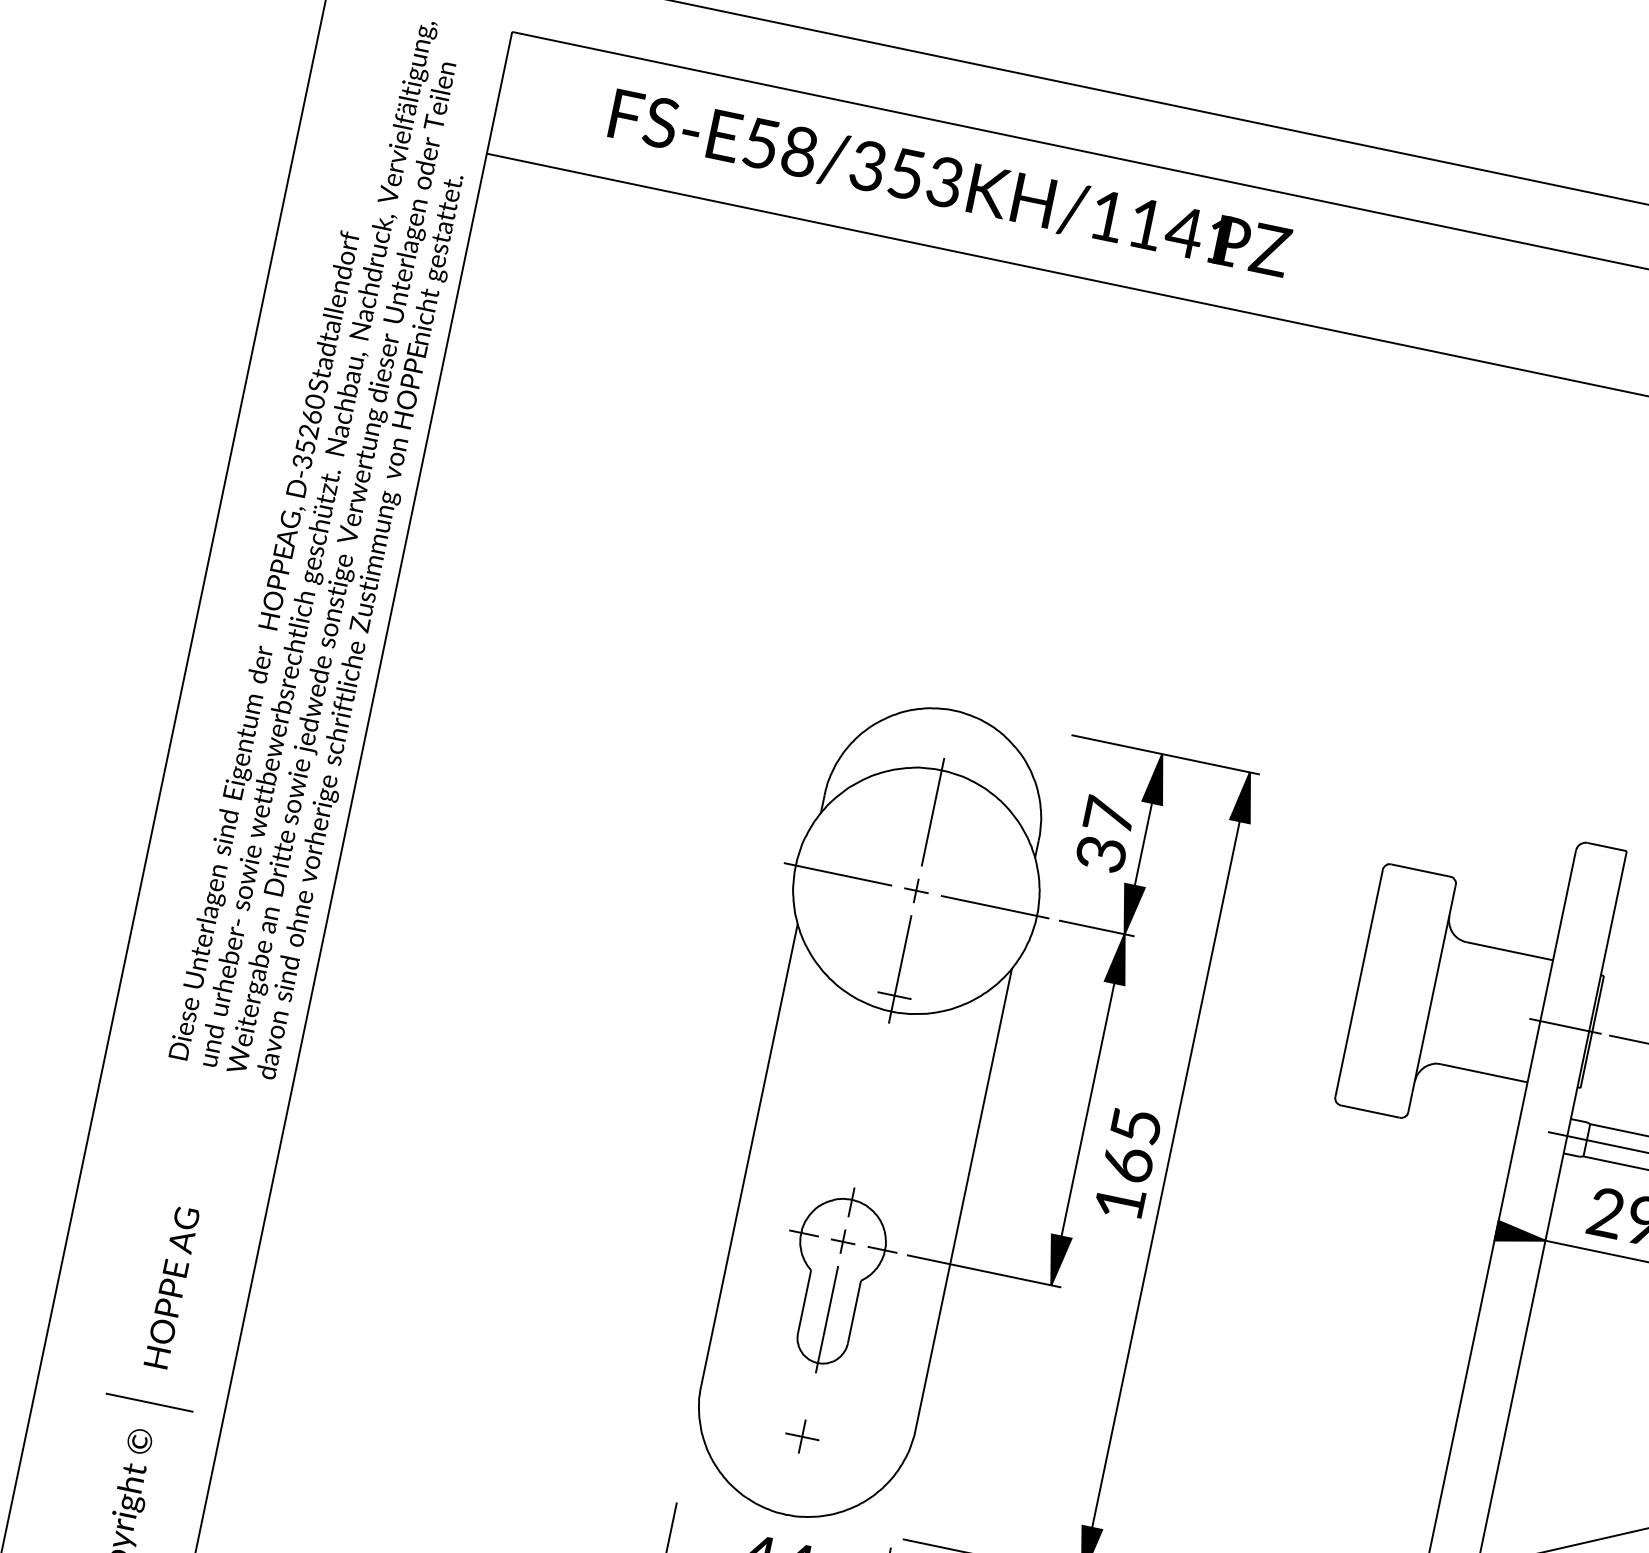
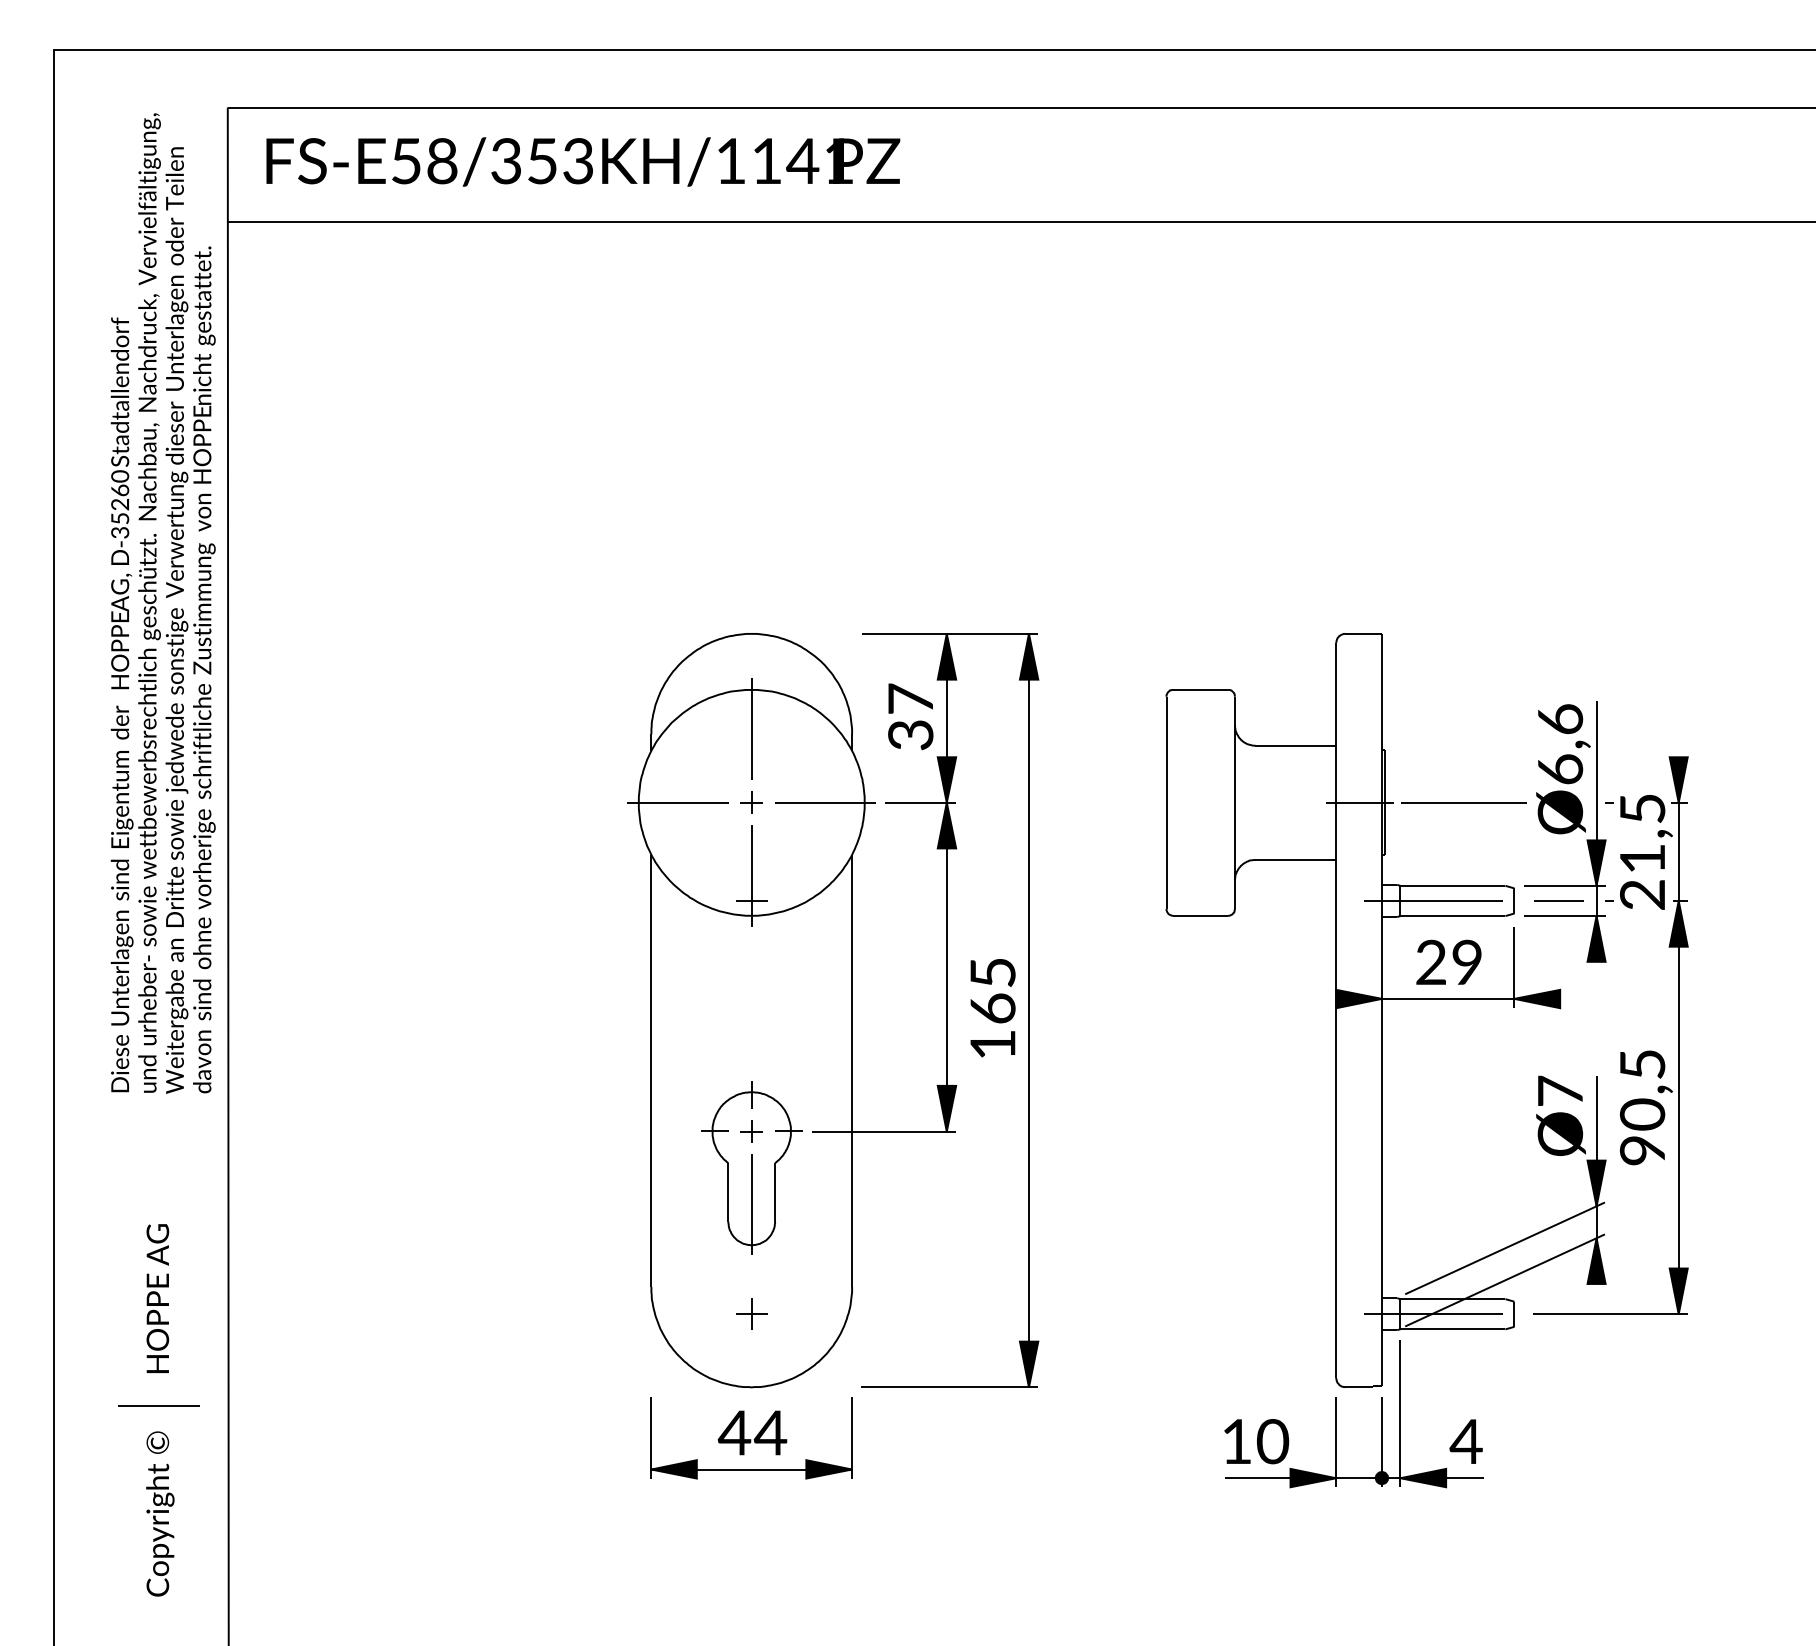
text: (950, 183) -> (583, 161), moved

